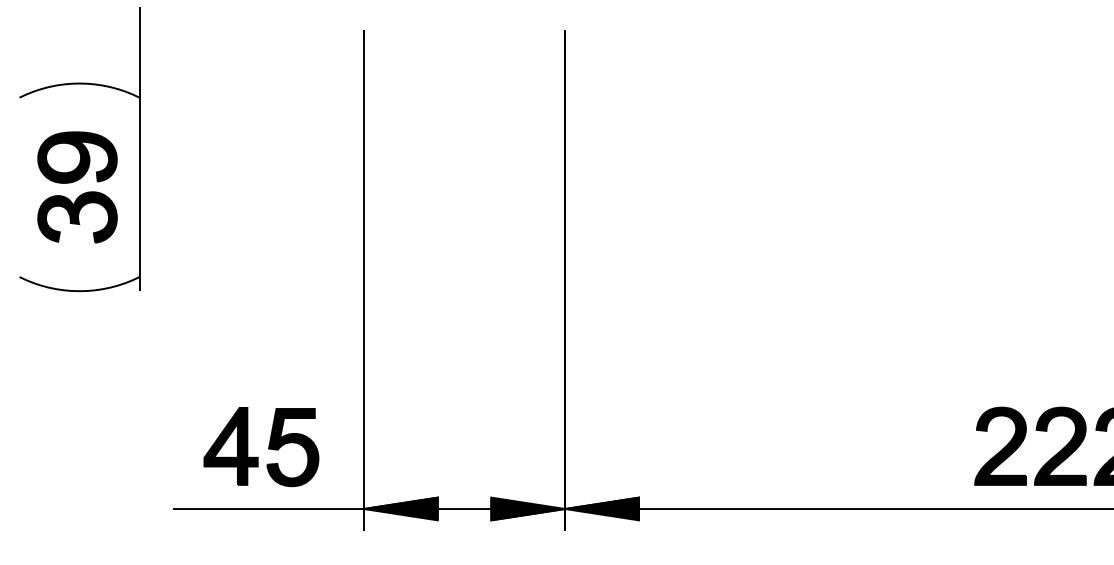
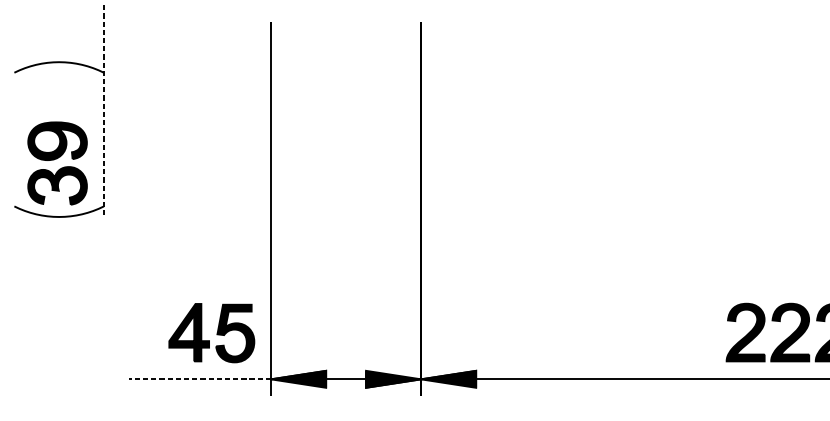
line: (139, 149) -> (103, 111), solid -> dashed
part: (77, 187) -> (57, 163), moved
part: (268, 447) -> (217, 333), moved
line: (268, 509) -> (199, 379), solid -> dashed

